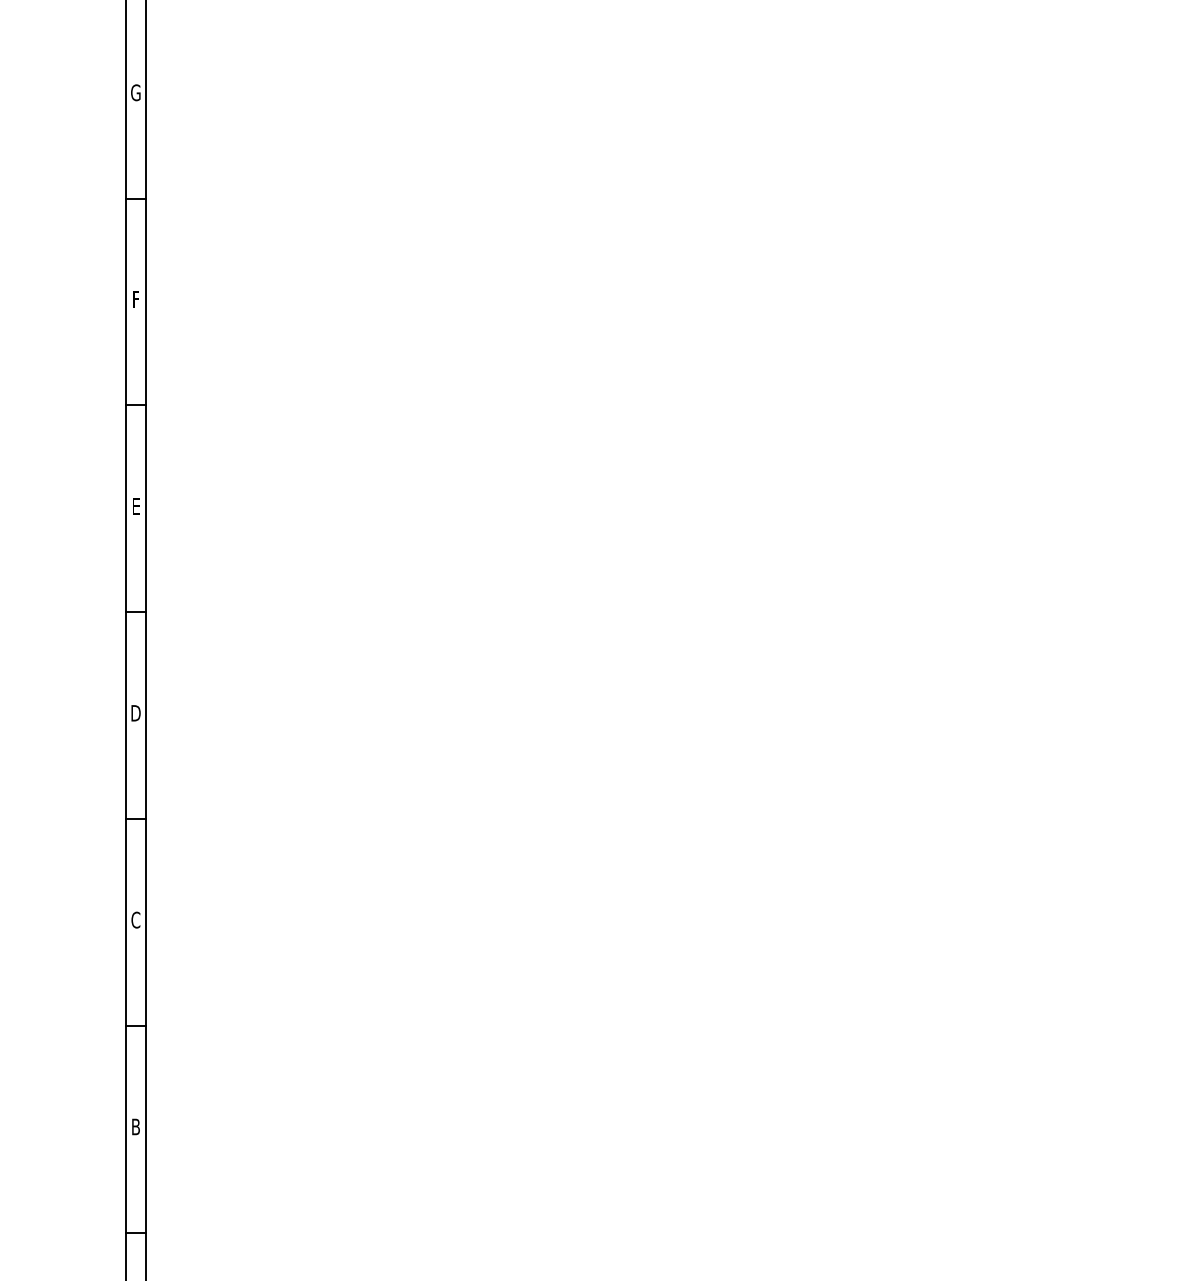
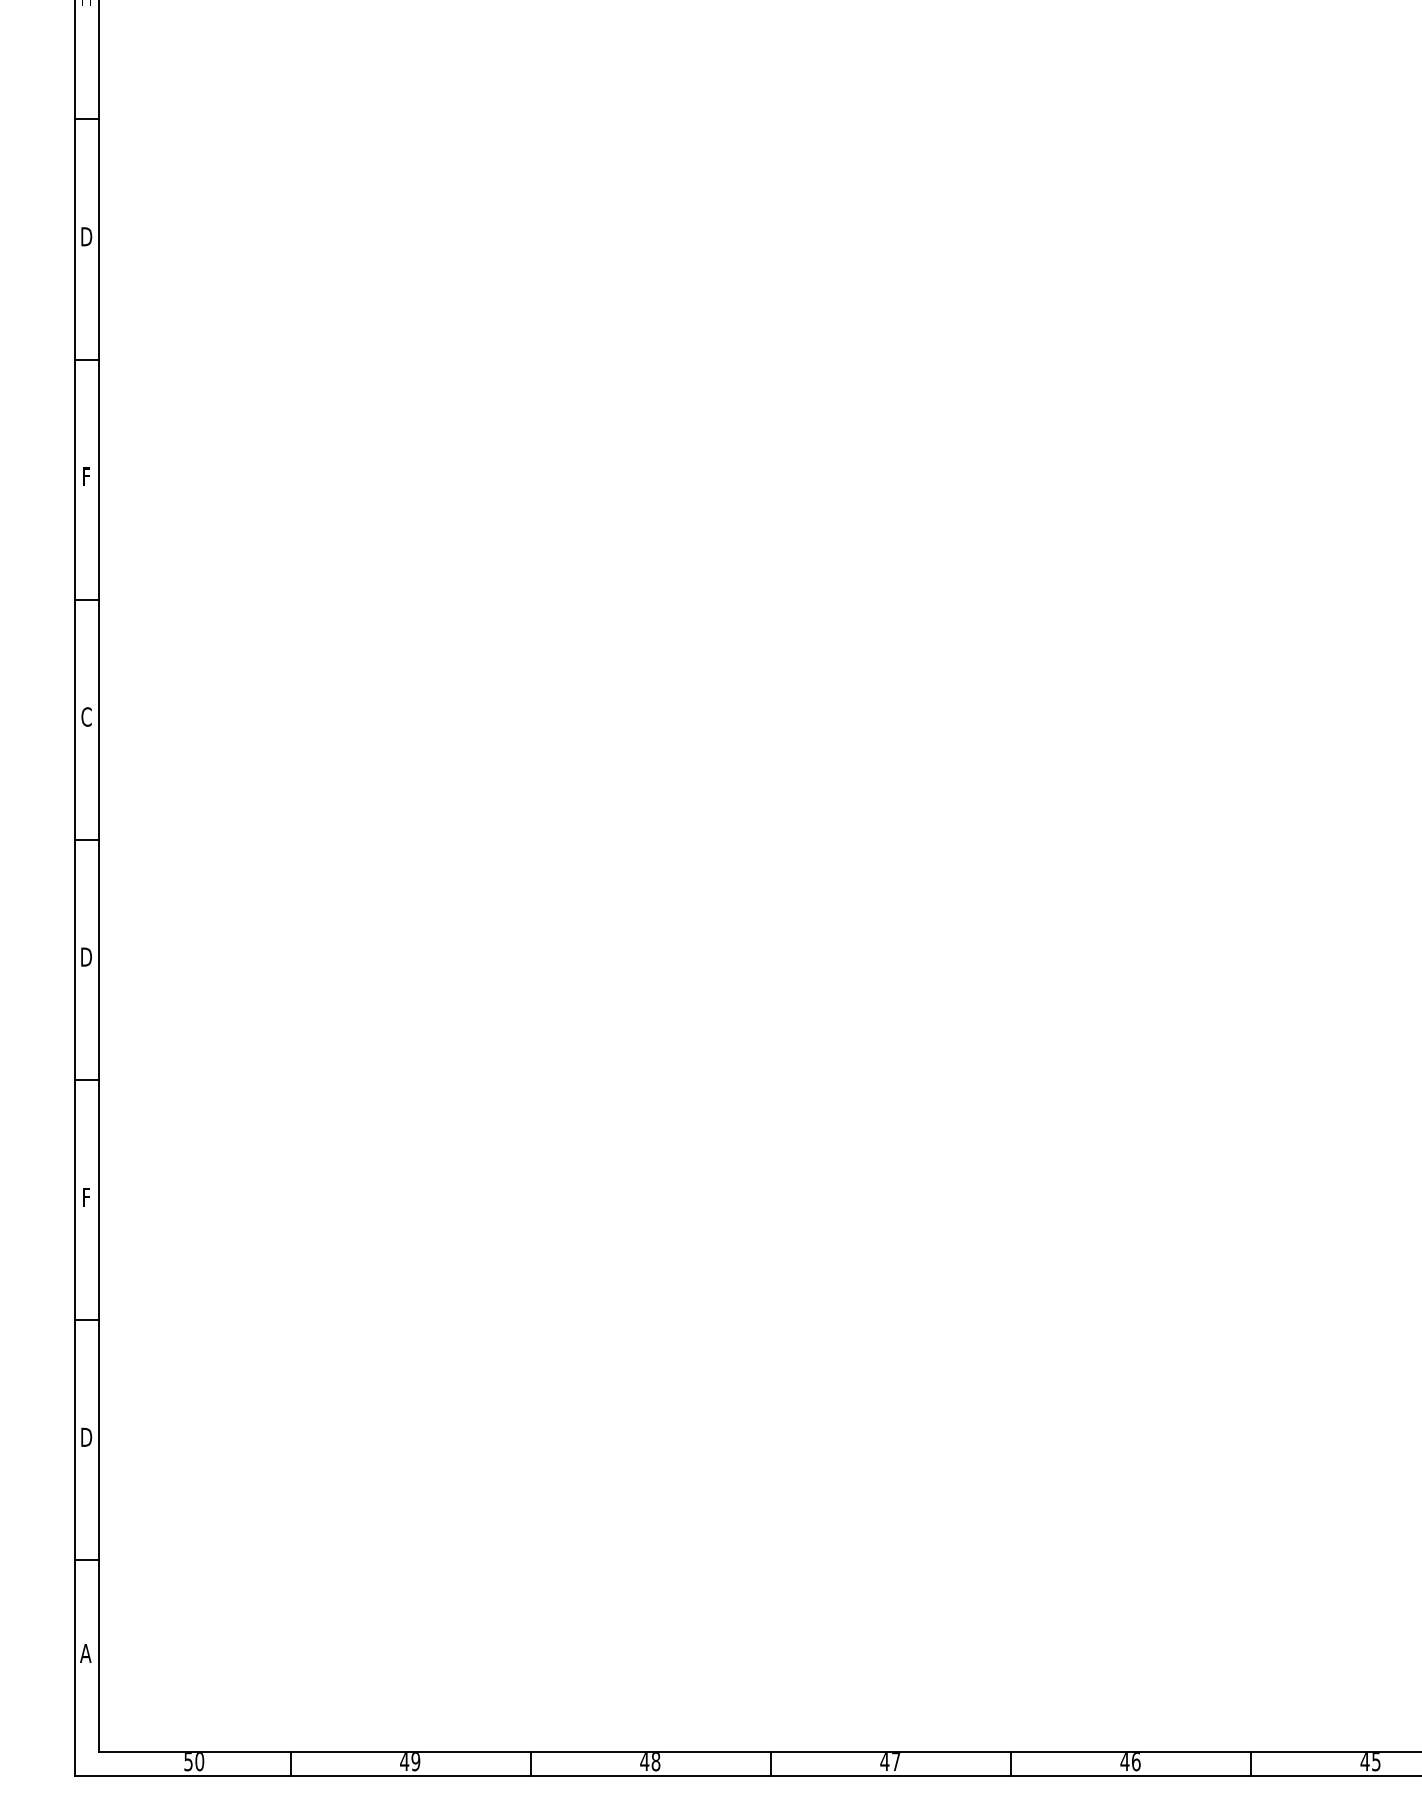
text: (135, 92) -> (86, 236), G -> D
text: (135, 506) -> (86, 716), E -> C
text: (135, 920) -> (86, 1197), C -> F
text: (135, 1126) -> (86, 1436), B -> D

